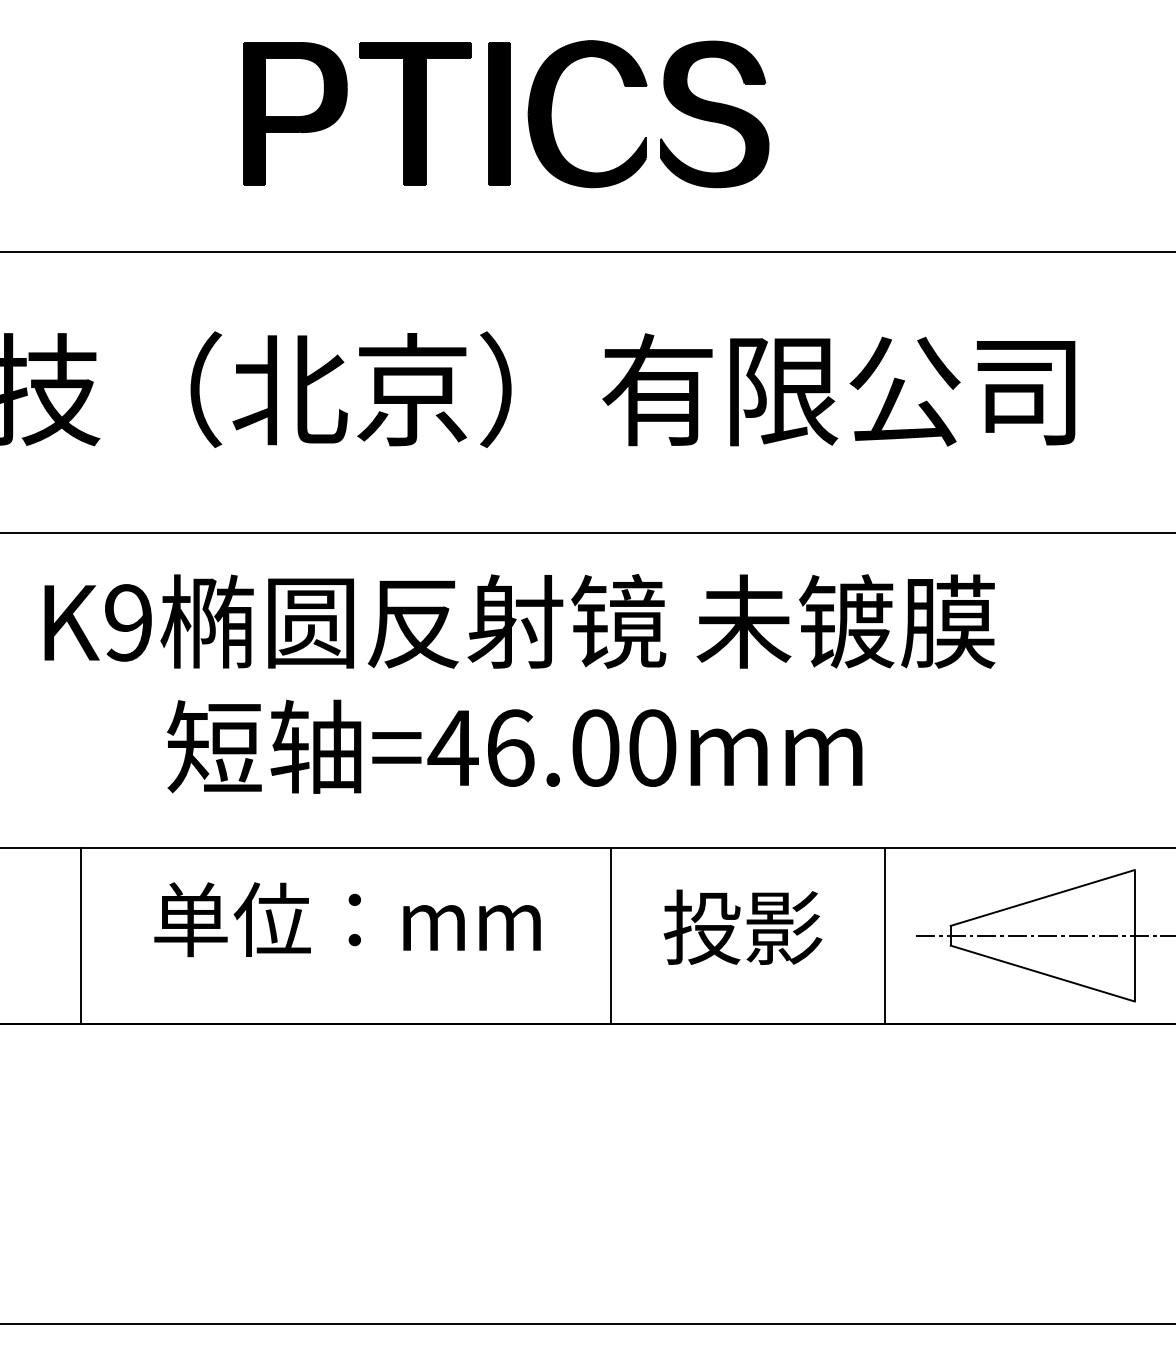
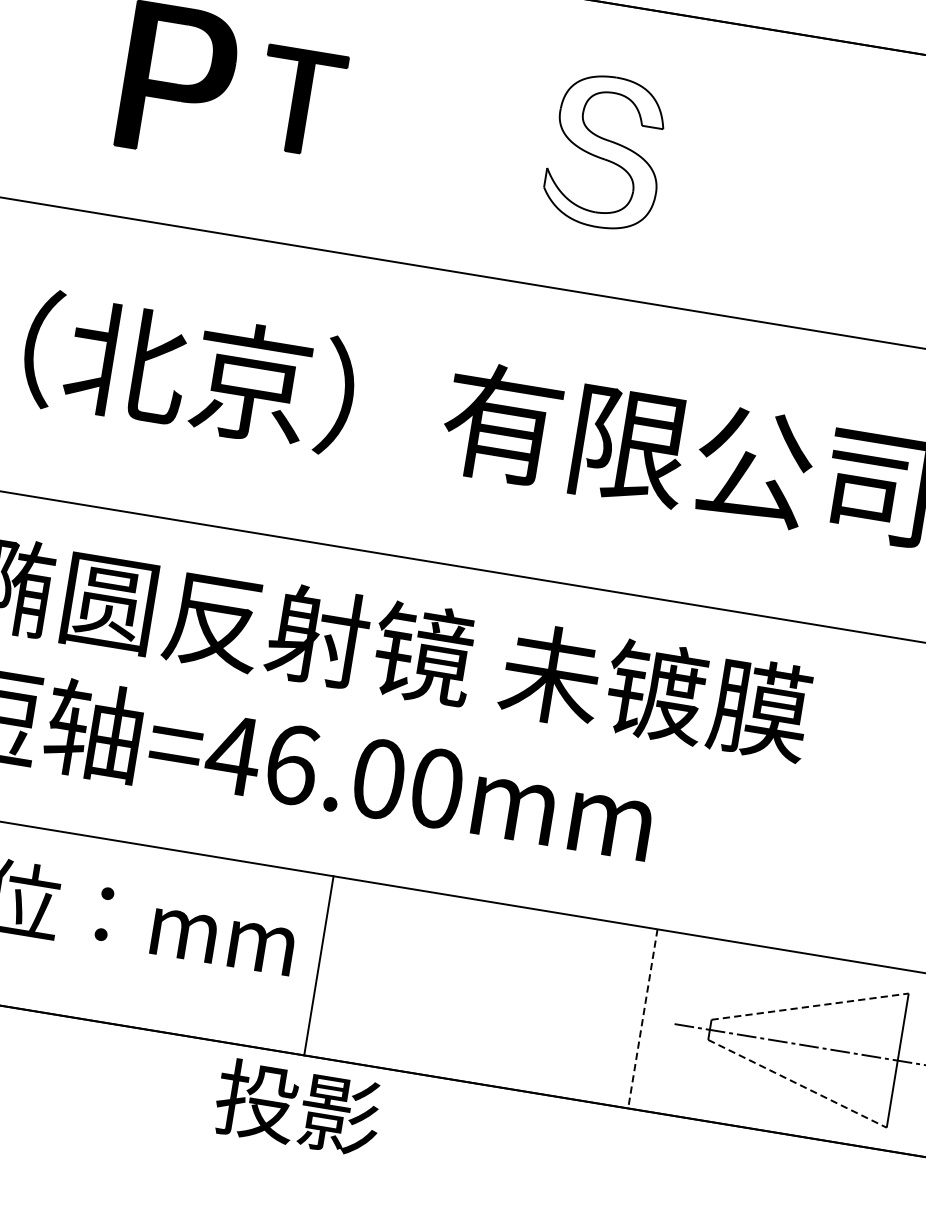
part: (552, 106) -> (442, 117), removed
part: (415, 113) -> (301, 101), size x0.7
part: (499, 113) -> (386, 115), removed
fill: (714, 114) -> (606, 152), removed
line: (1043, 897) -> (811, 1006), solid -> dashed
text: (742, 926) -> (297, 1106), moved
line: (610, 935) -> (318, 965), moved
line: (885, 935) -> (643, 1018), solid -> dashed
line: (1043, 973) -> (798, 1083), solid -> dashed

